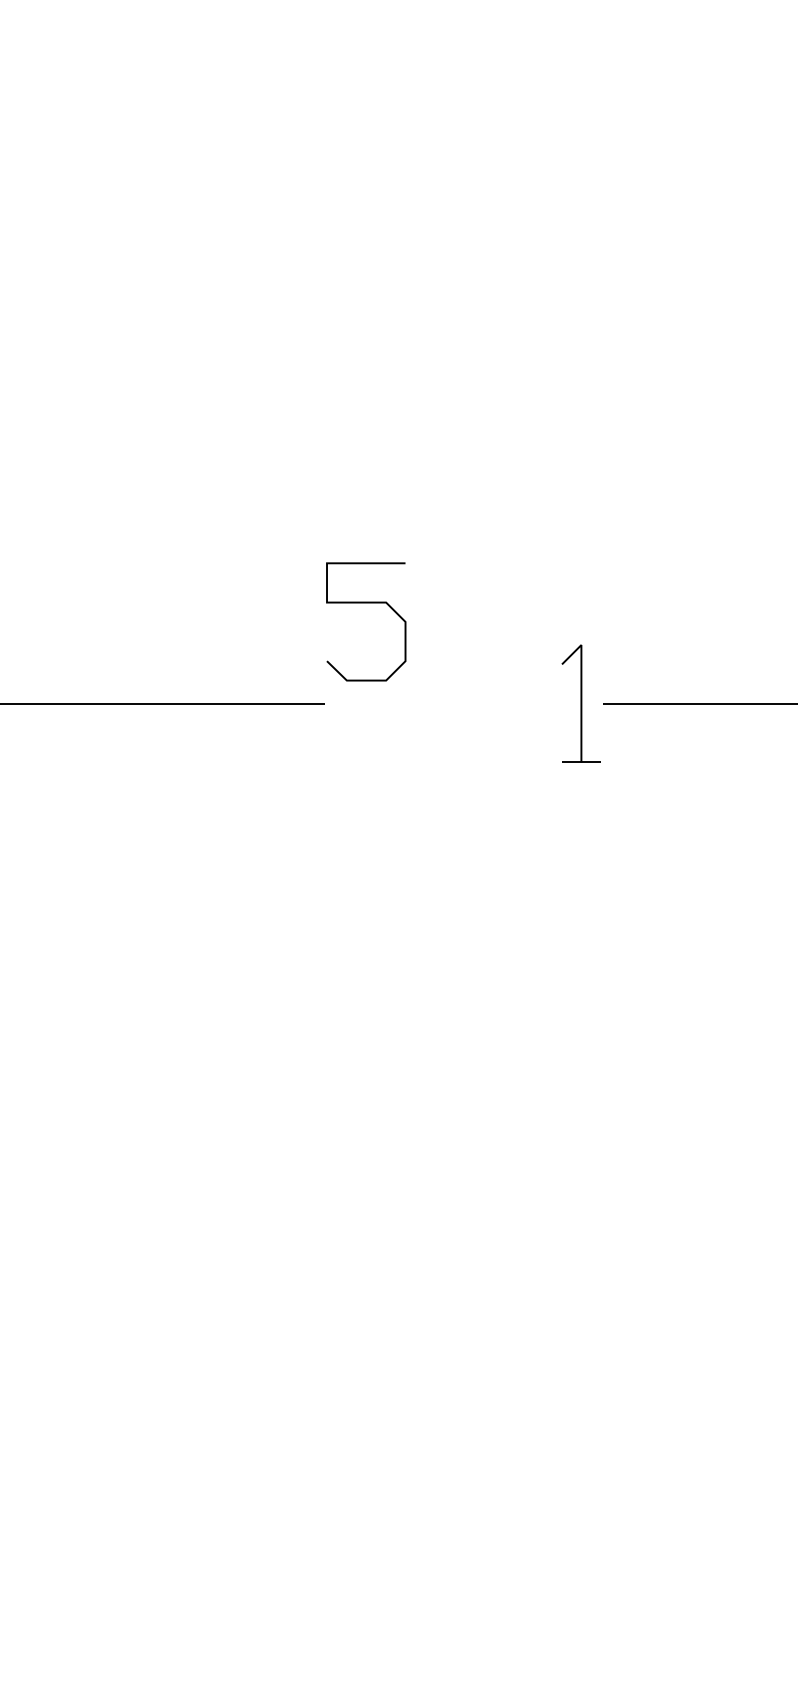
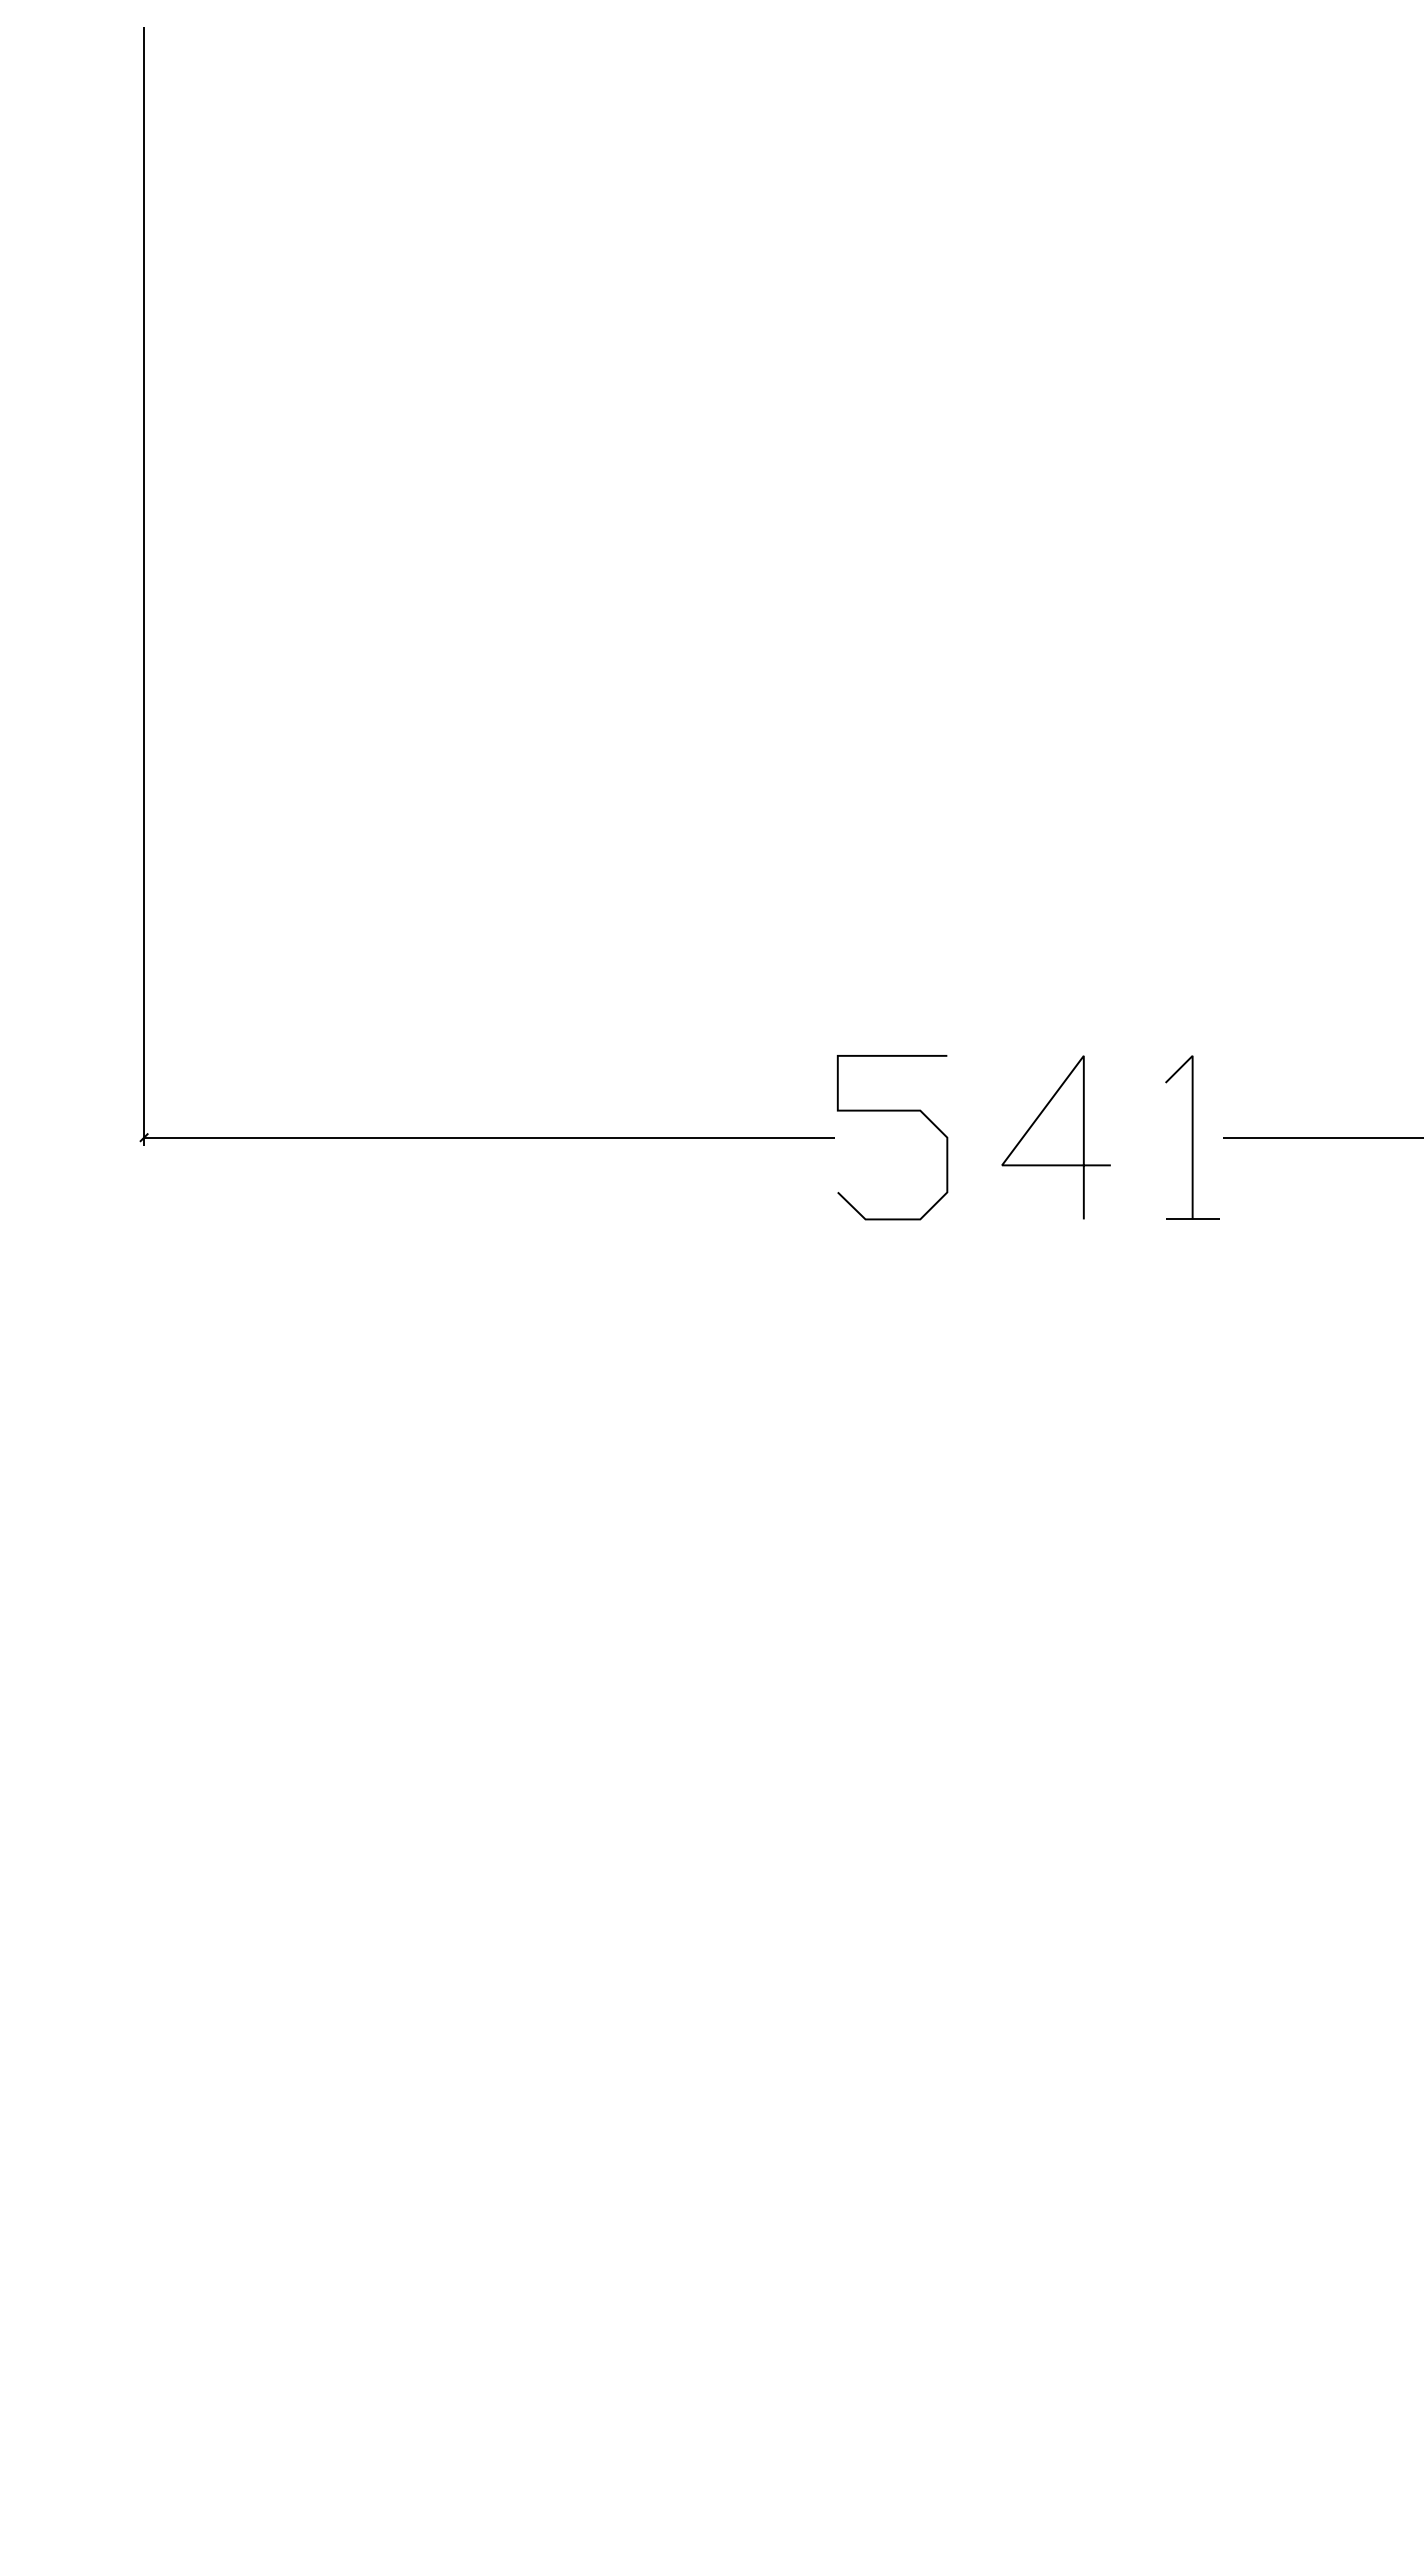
curve: (366, 603) -> (892, 1111), moved
curve: (468, 692) -> (1035, 1122), added

